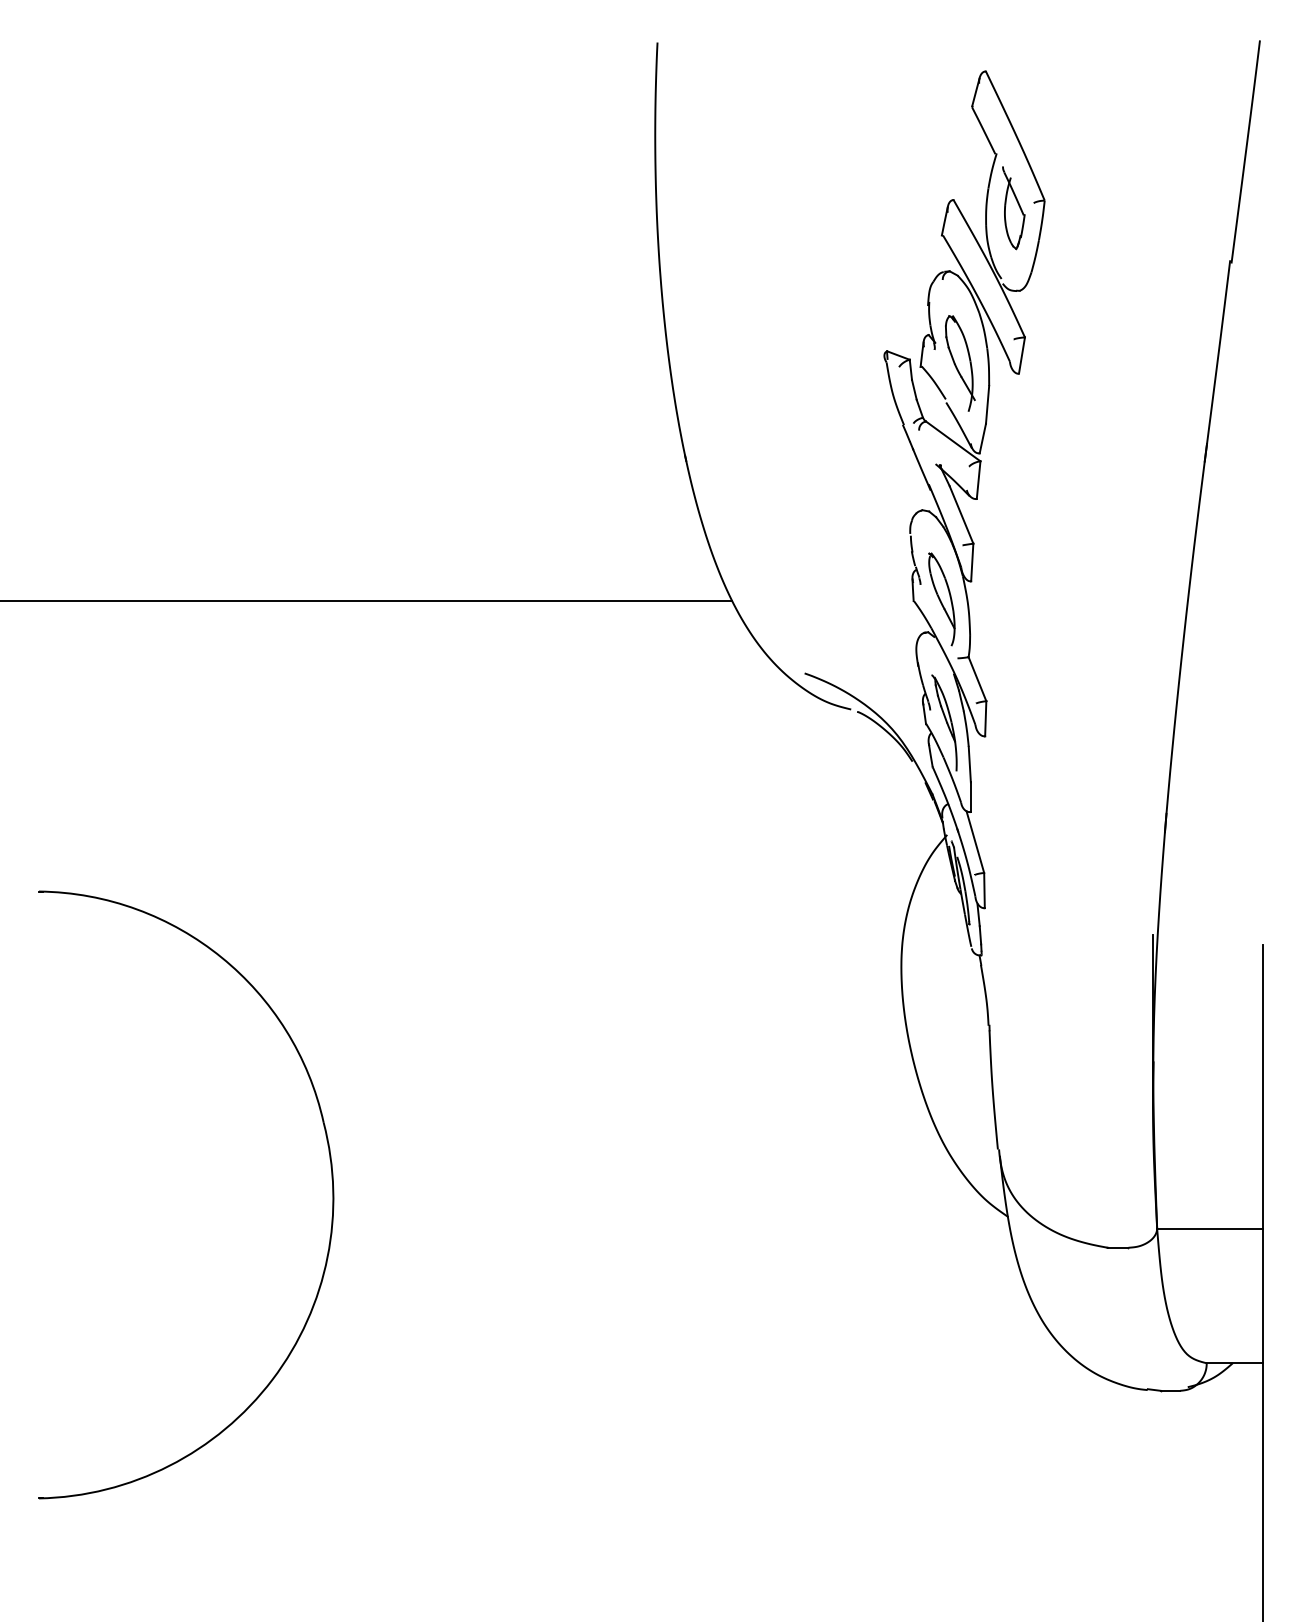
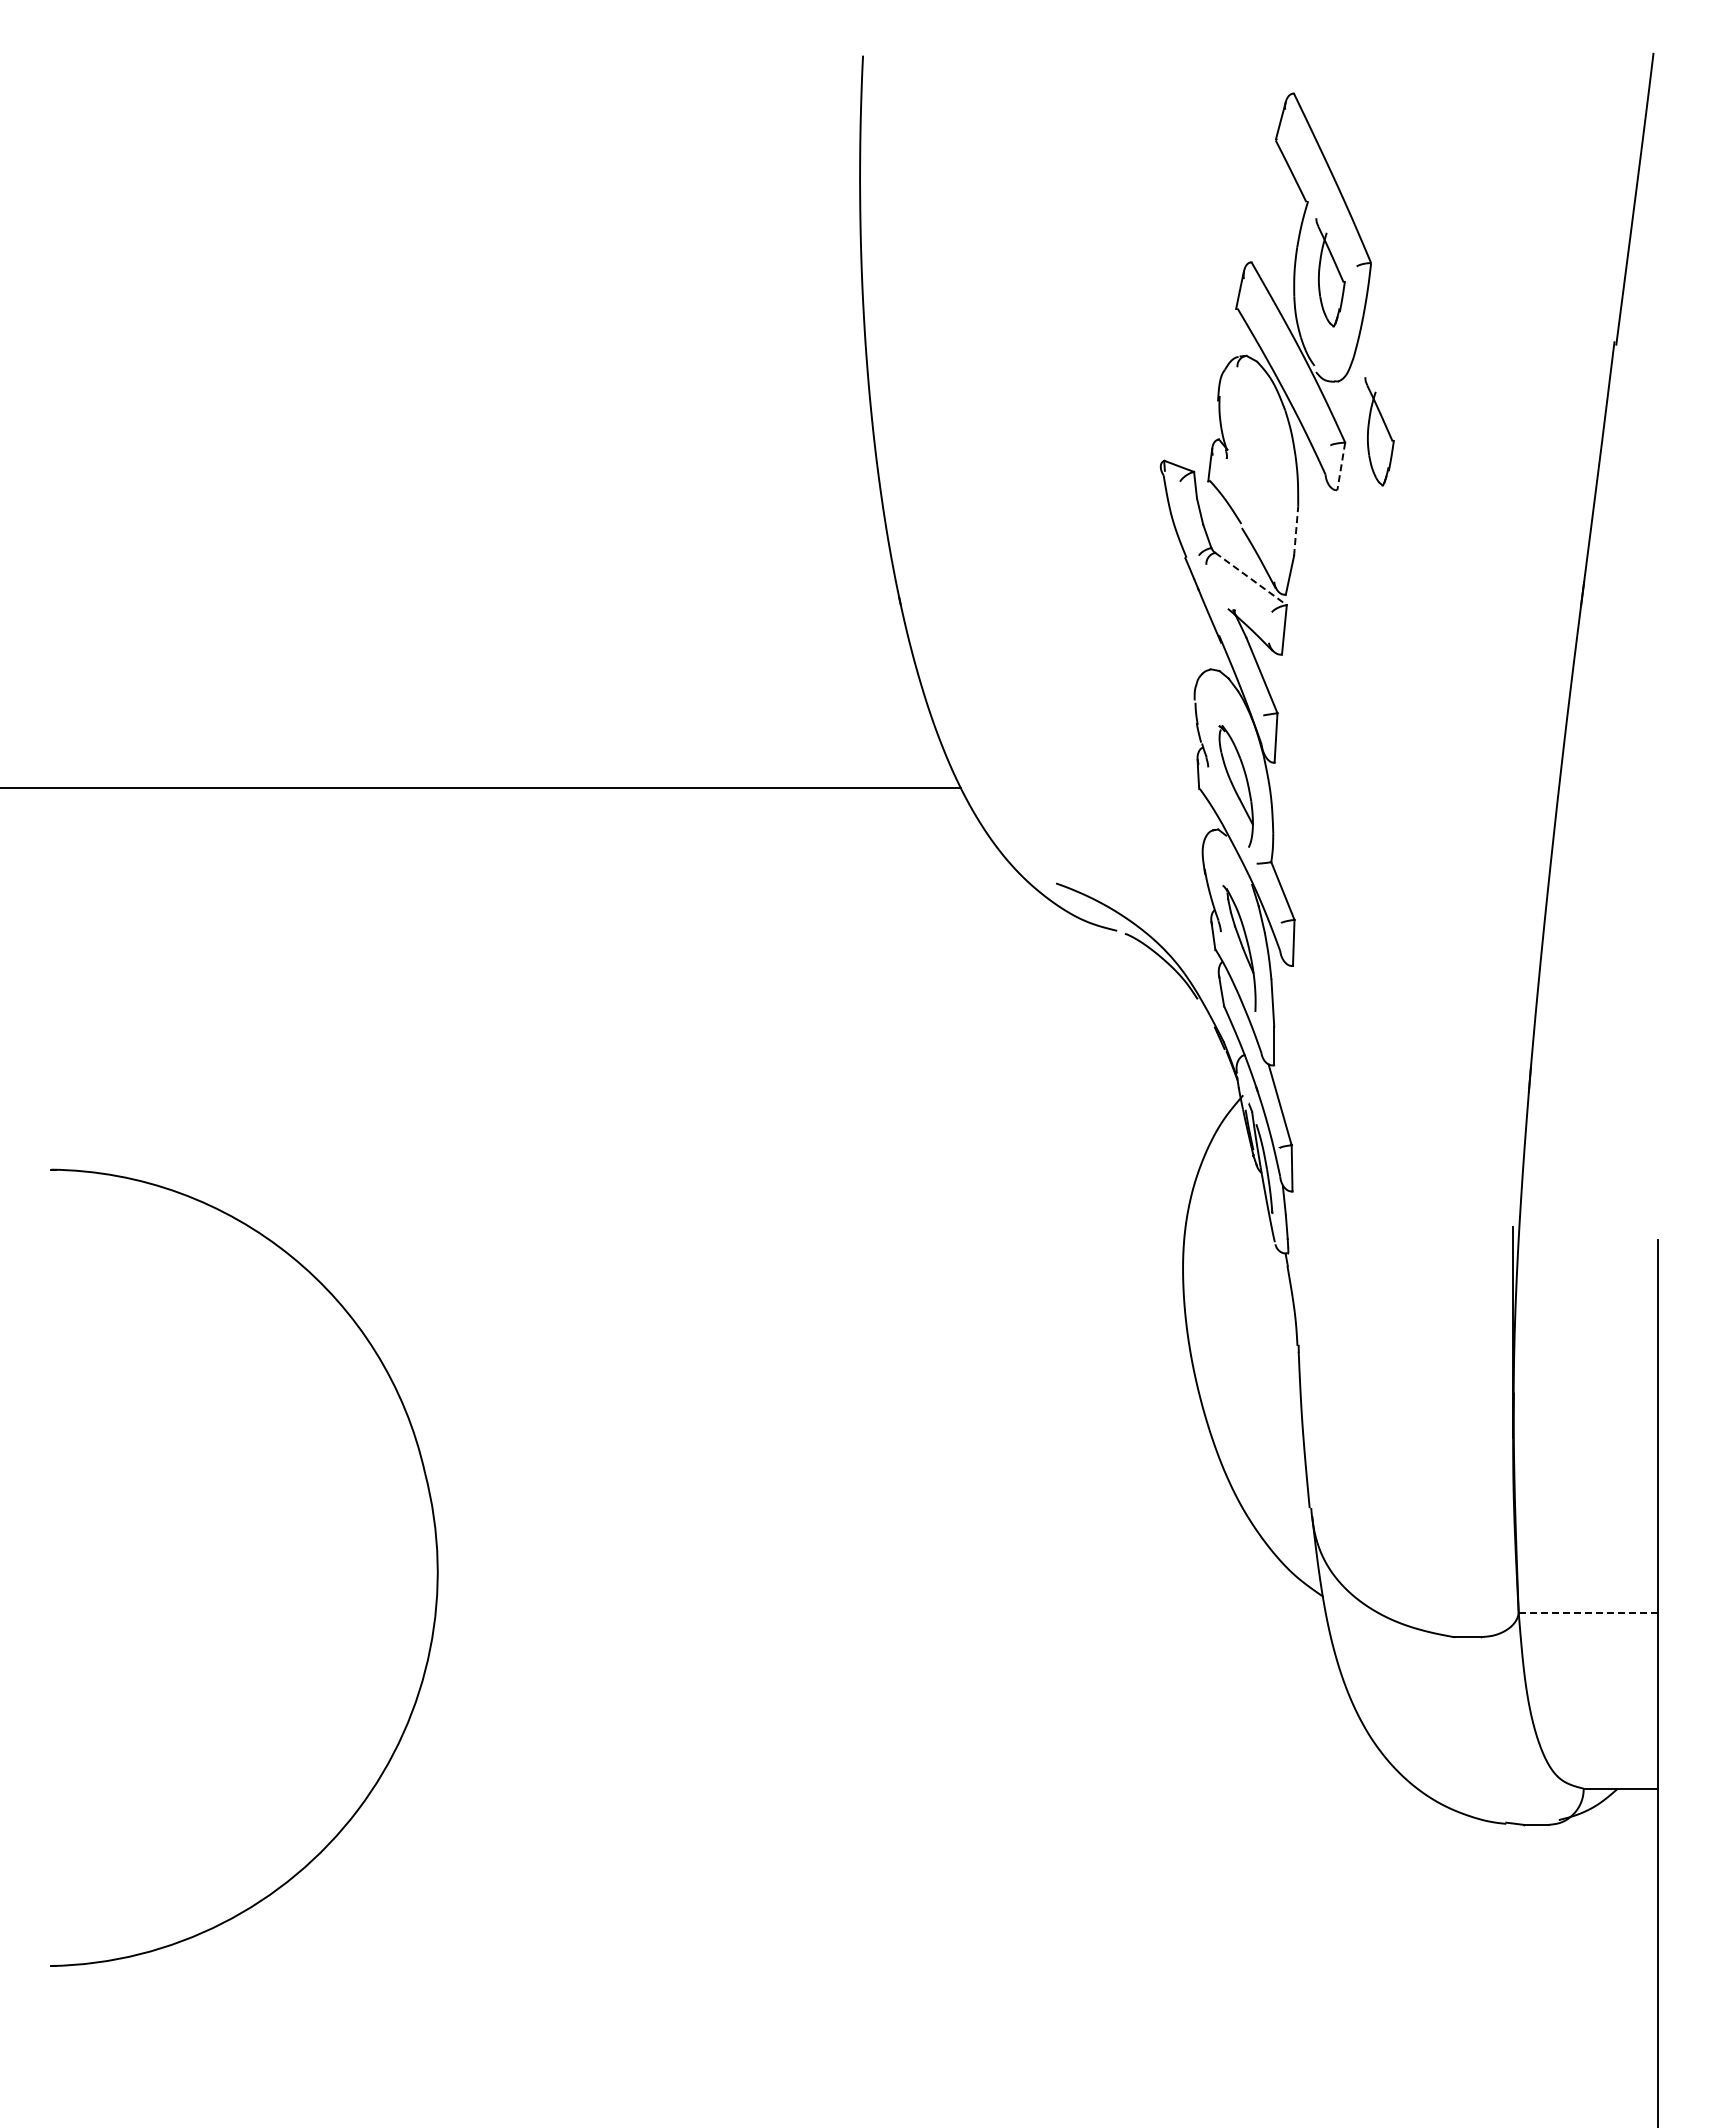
part: (1051, 328) -> (1379, 431), added
line: (1022, 355) -> (1341, 466), solid -> dashed
part: (960, 363) -> (1260, 476), removed
line: (987, 405) -> (1296, 531), solid -> dashed
line: (953, 441) -> (1251, 579), solid -> dashed
line: (1209, 1229) -> (1587, 1612), solid -> dashed

